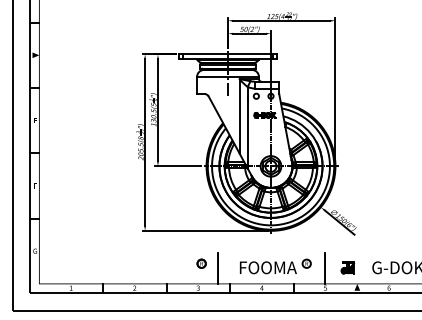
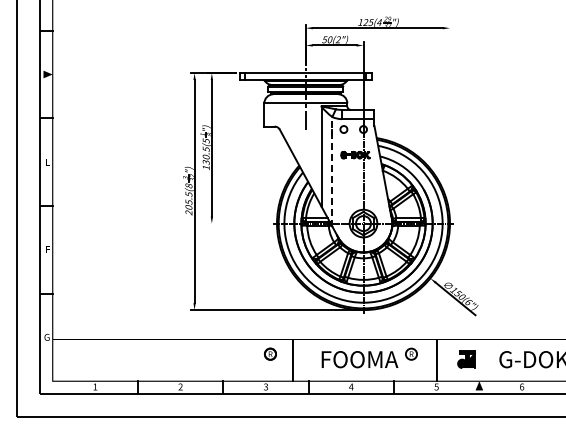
line: (335, 91) -> (449, 122), removed
line: (247, 127) -> (332, 171), solid -> dashed
line: (177, 166) -> (238, 223), removed

